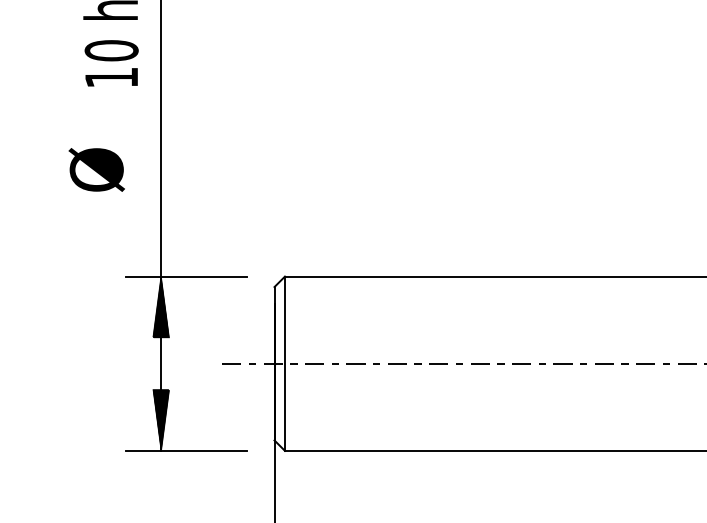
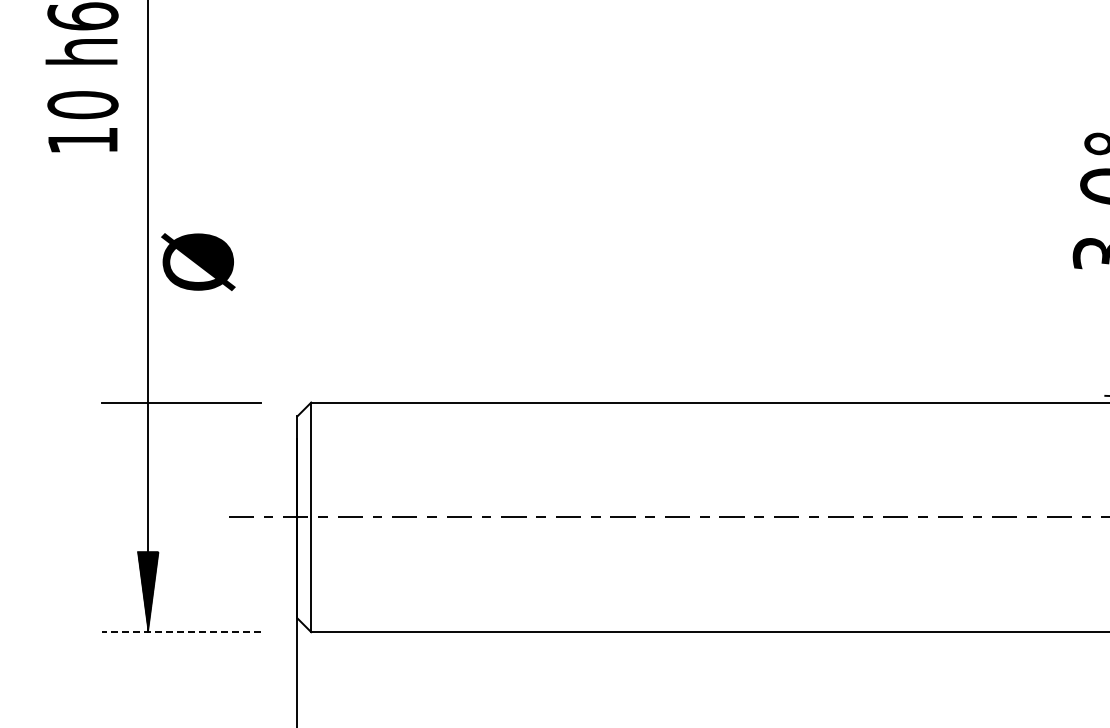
text: (96, 169) -> (198, 261), moved
hatch: (160, 306) -> (147, 442), removed
line: (186, 451) -> (181, 632), solid -> dashed

